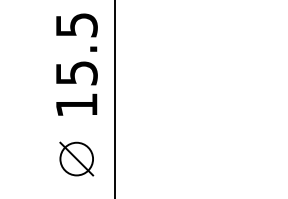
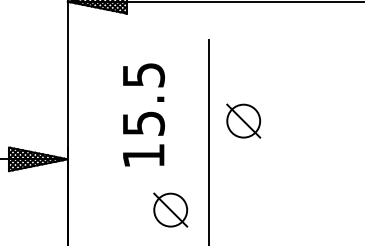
text: (76, 64) -> (143, 114), moved
part: (148, 70) -> (243, 120), added

